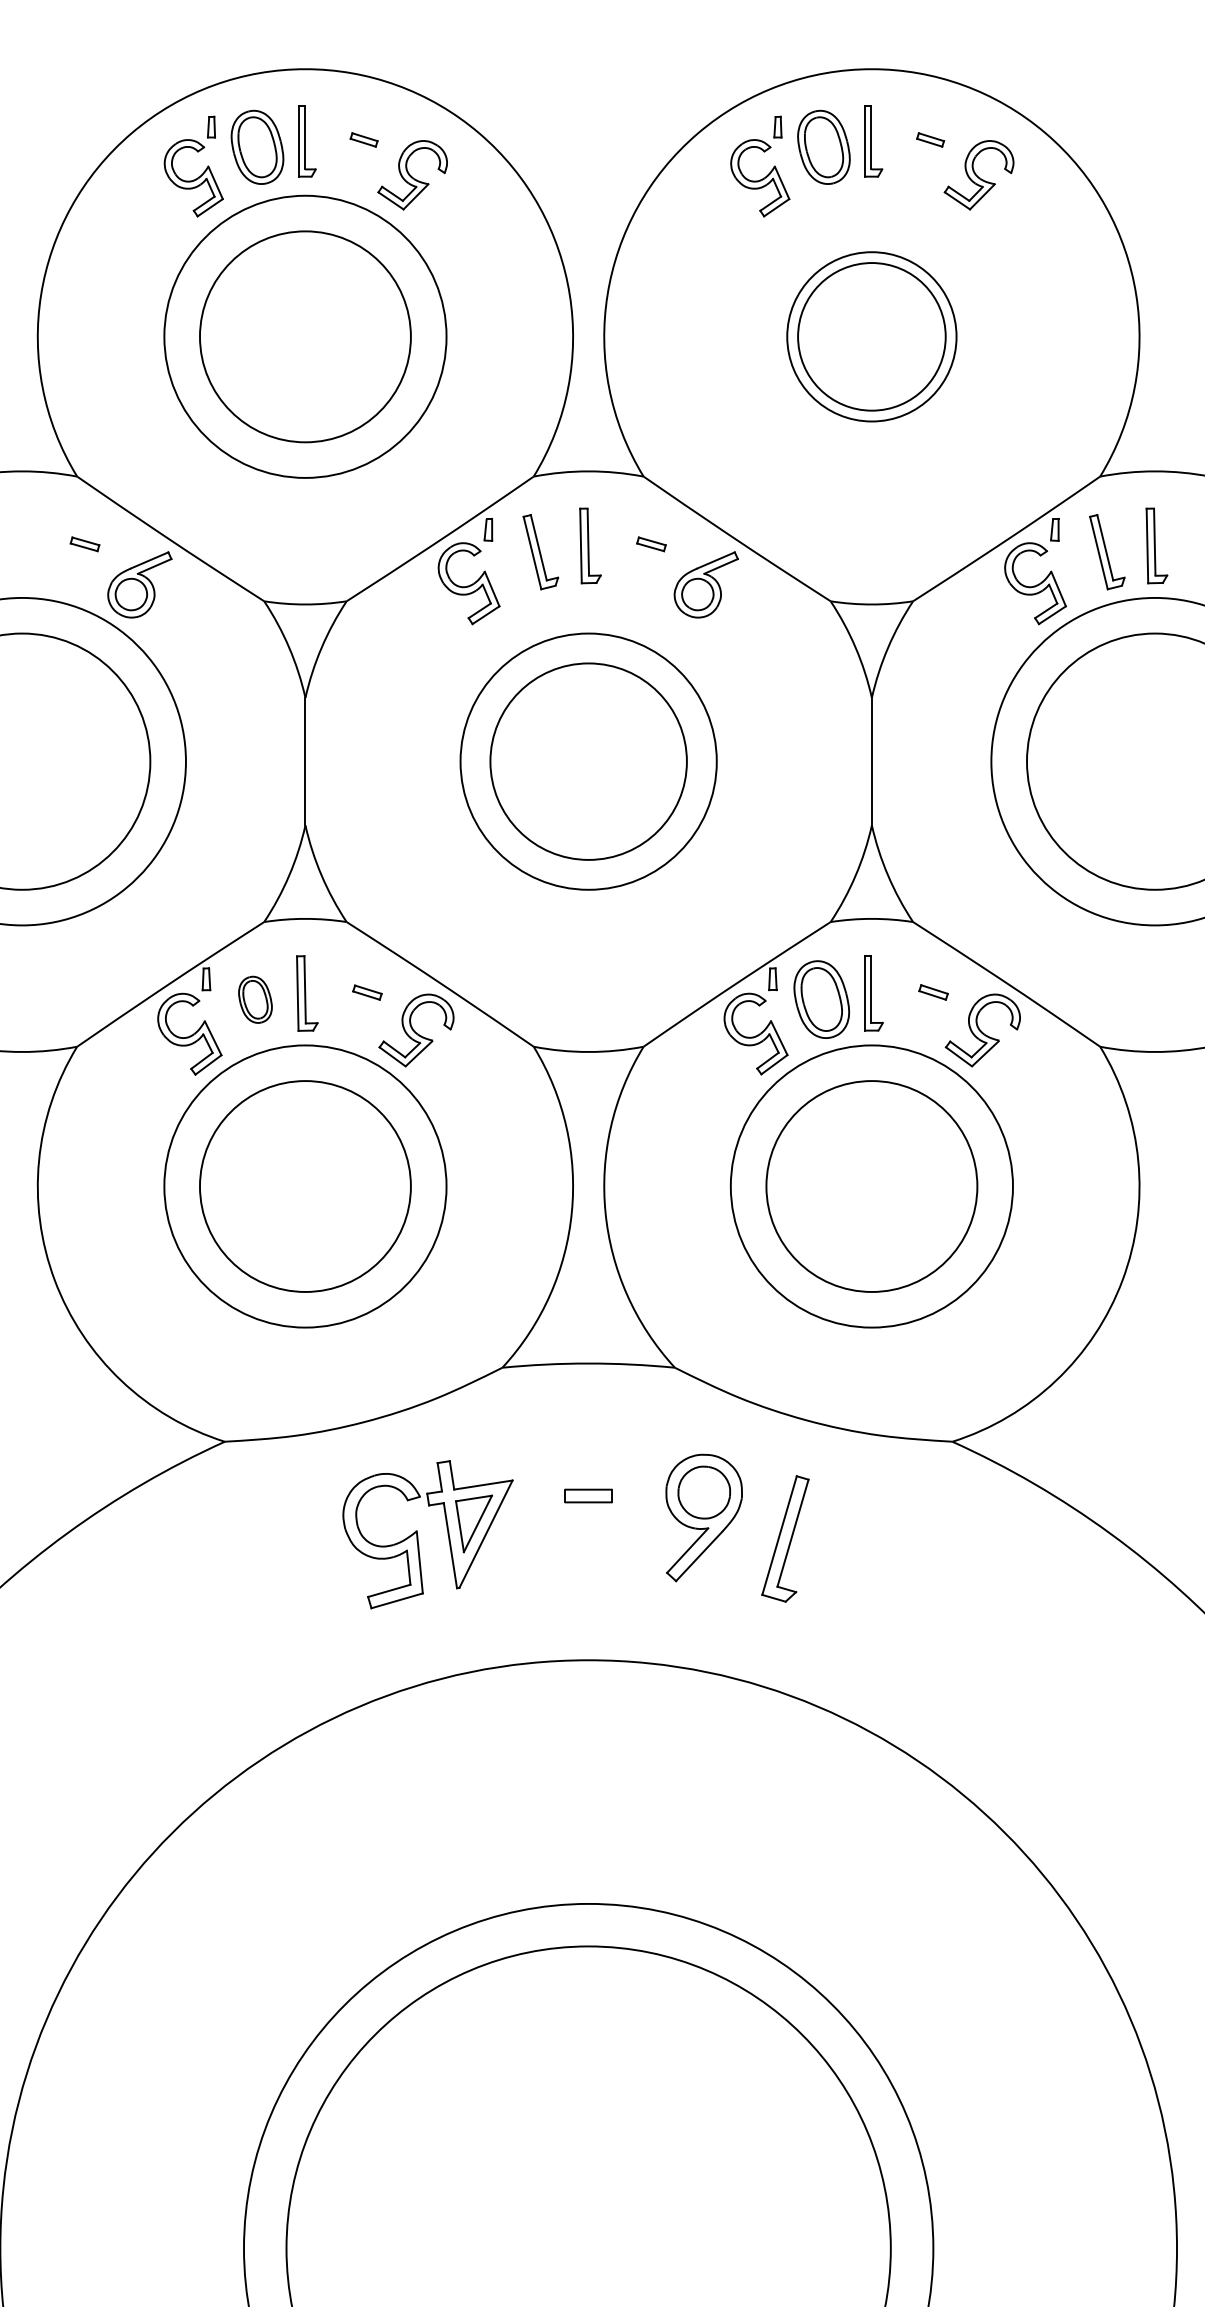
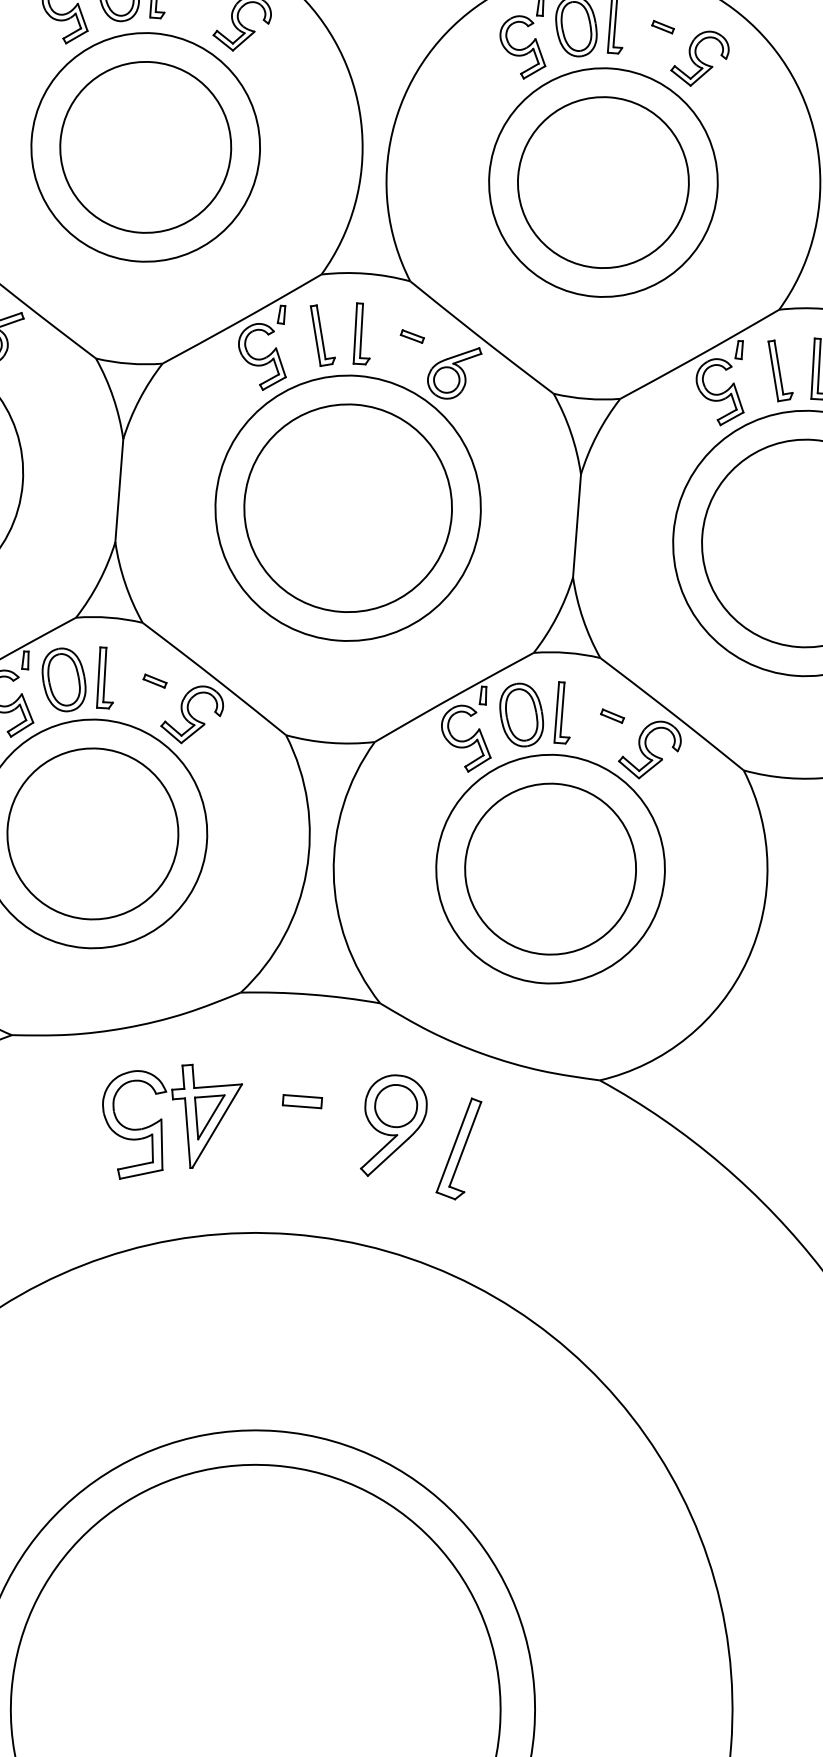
circle: (871, 336) -> (603, 182), size x1.43
circle: (871, 336) -> (603, 182), size x1.67
circle: (588, 761) -> (348, 508), size x1.67
part: (255, 999) -> (64, 679), size x1.67

